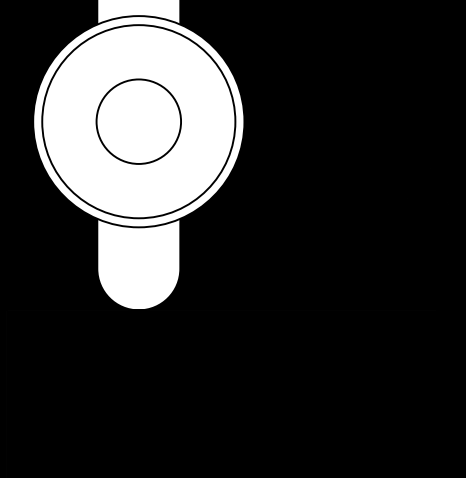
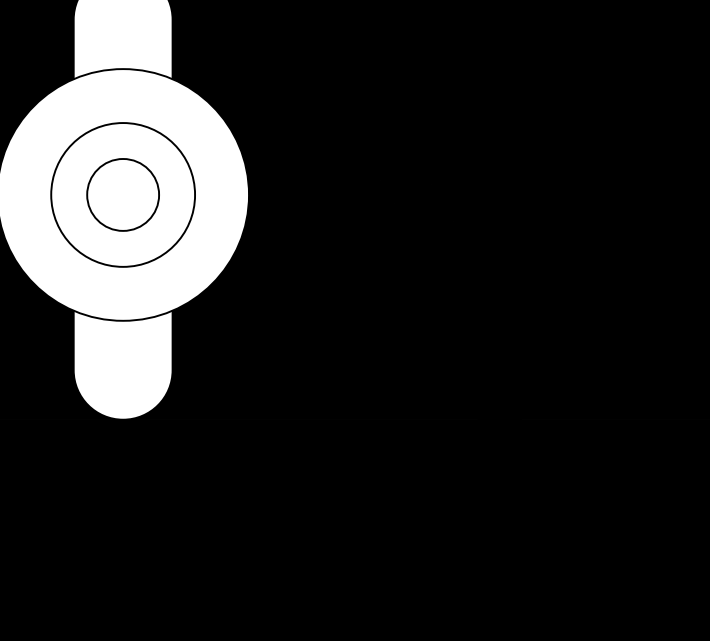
circle: (139, 121) -> (123, 194), size x0.62
circle: (139, 121) -> (123, 194), size x0.71

